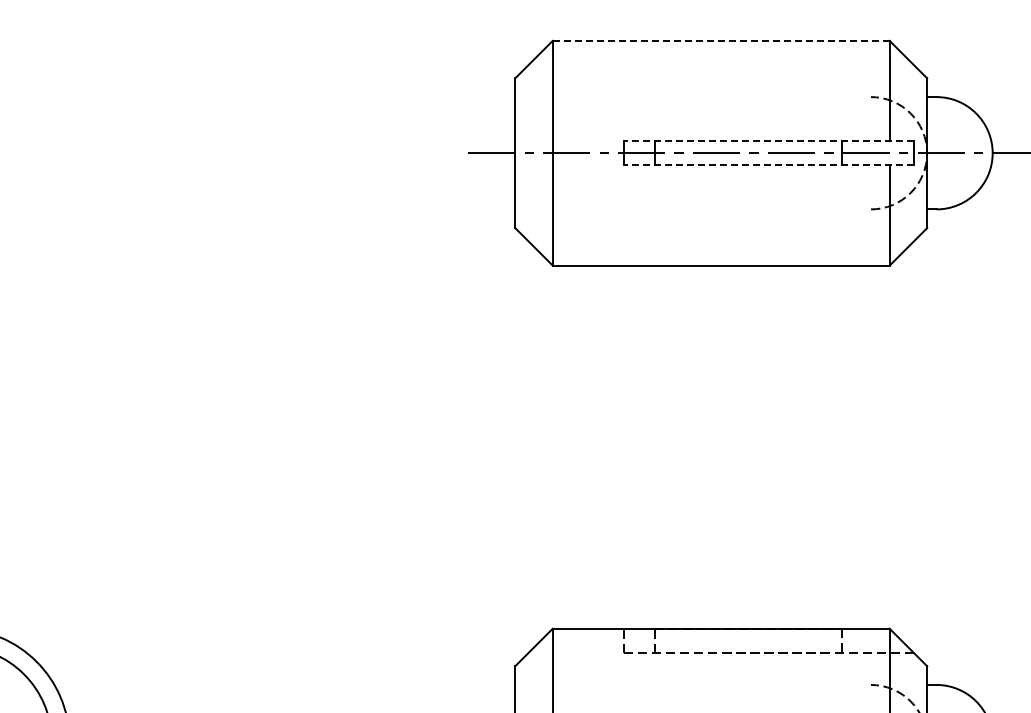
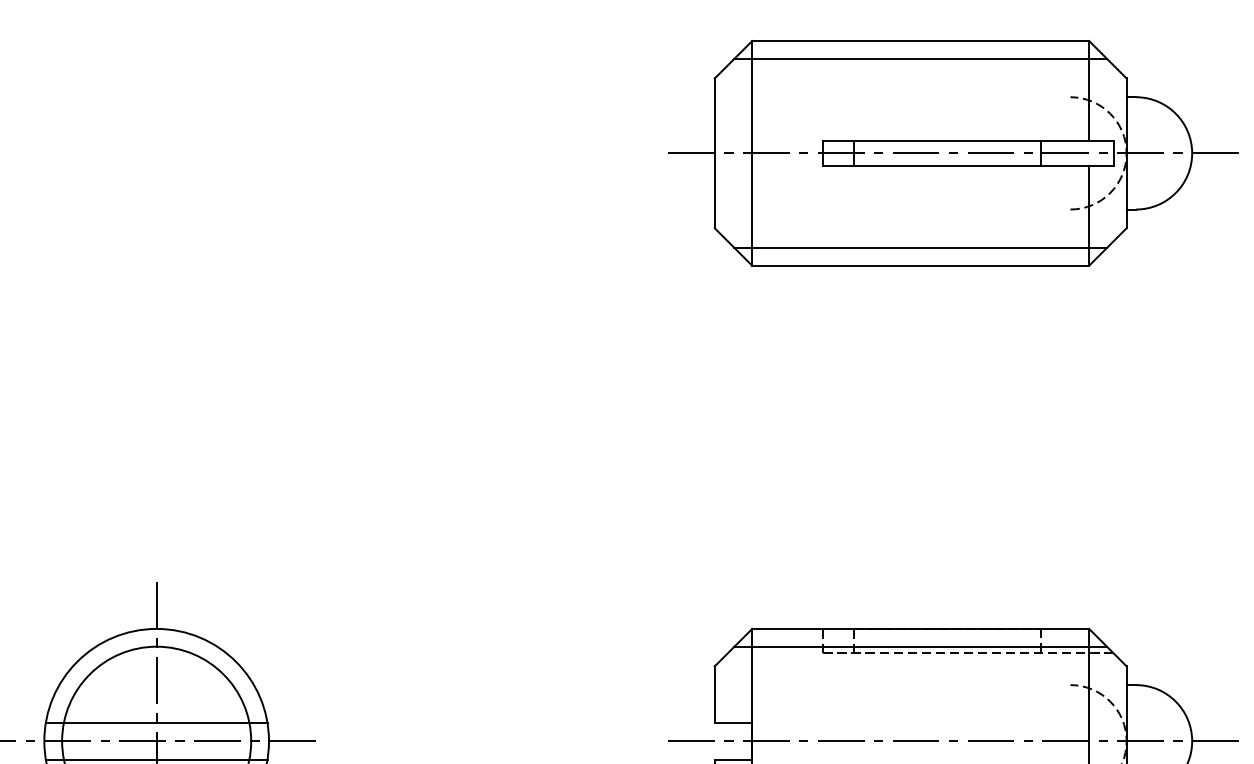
line: (721, 41) -> (920, 41), dashed -> solid
line: (721, 58) -> (920, 58), added
line: (768, 141) -> (967, 141), dashed -> solid
line: (768, 165) -> (967, 165), dashed -> solid
line: (721, 247) -> (920, 247), added
line: (721, 646) -> (920, 646), added

